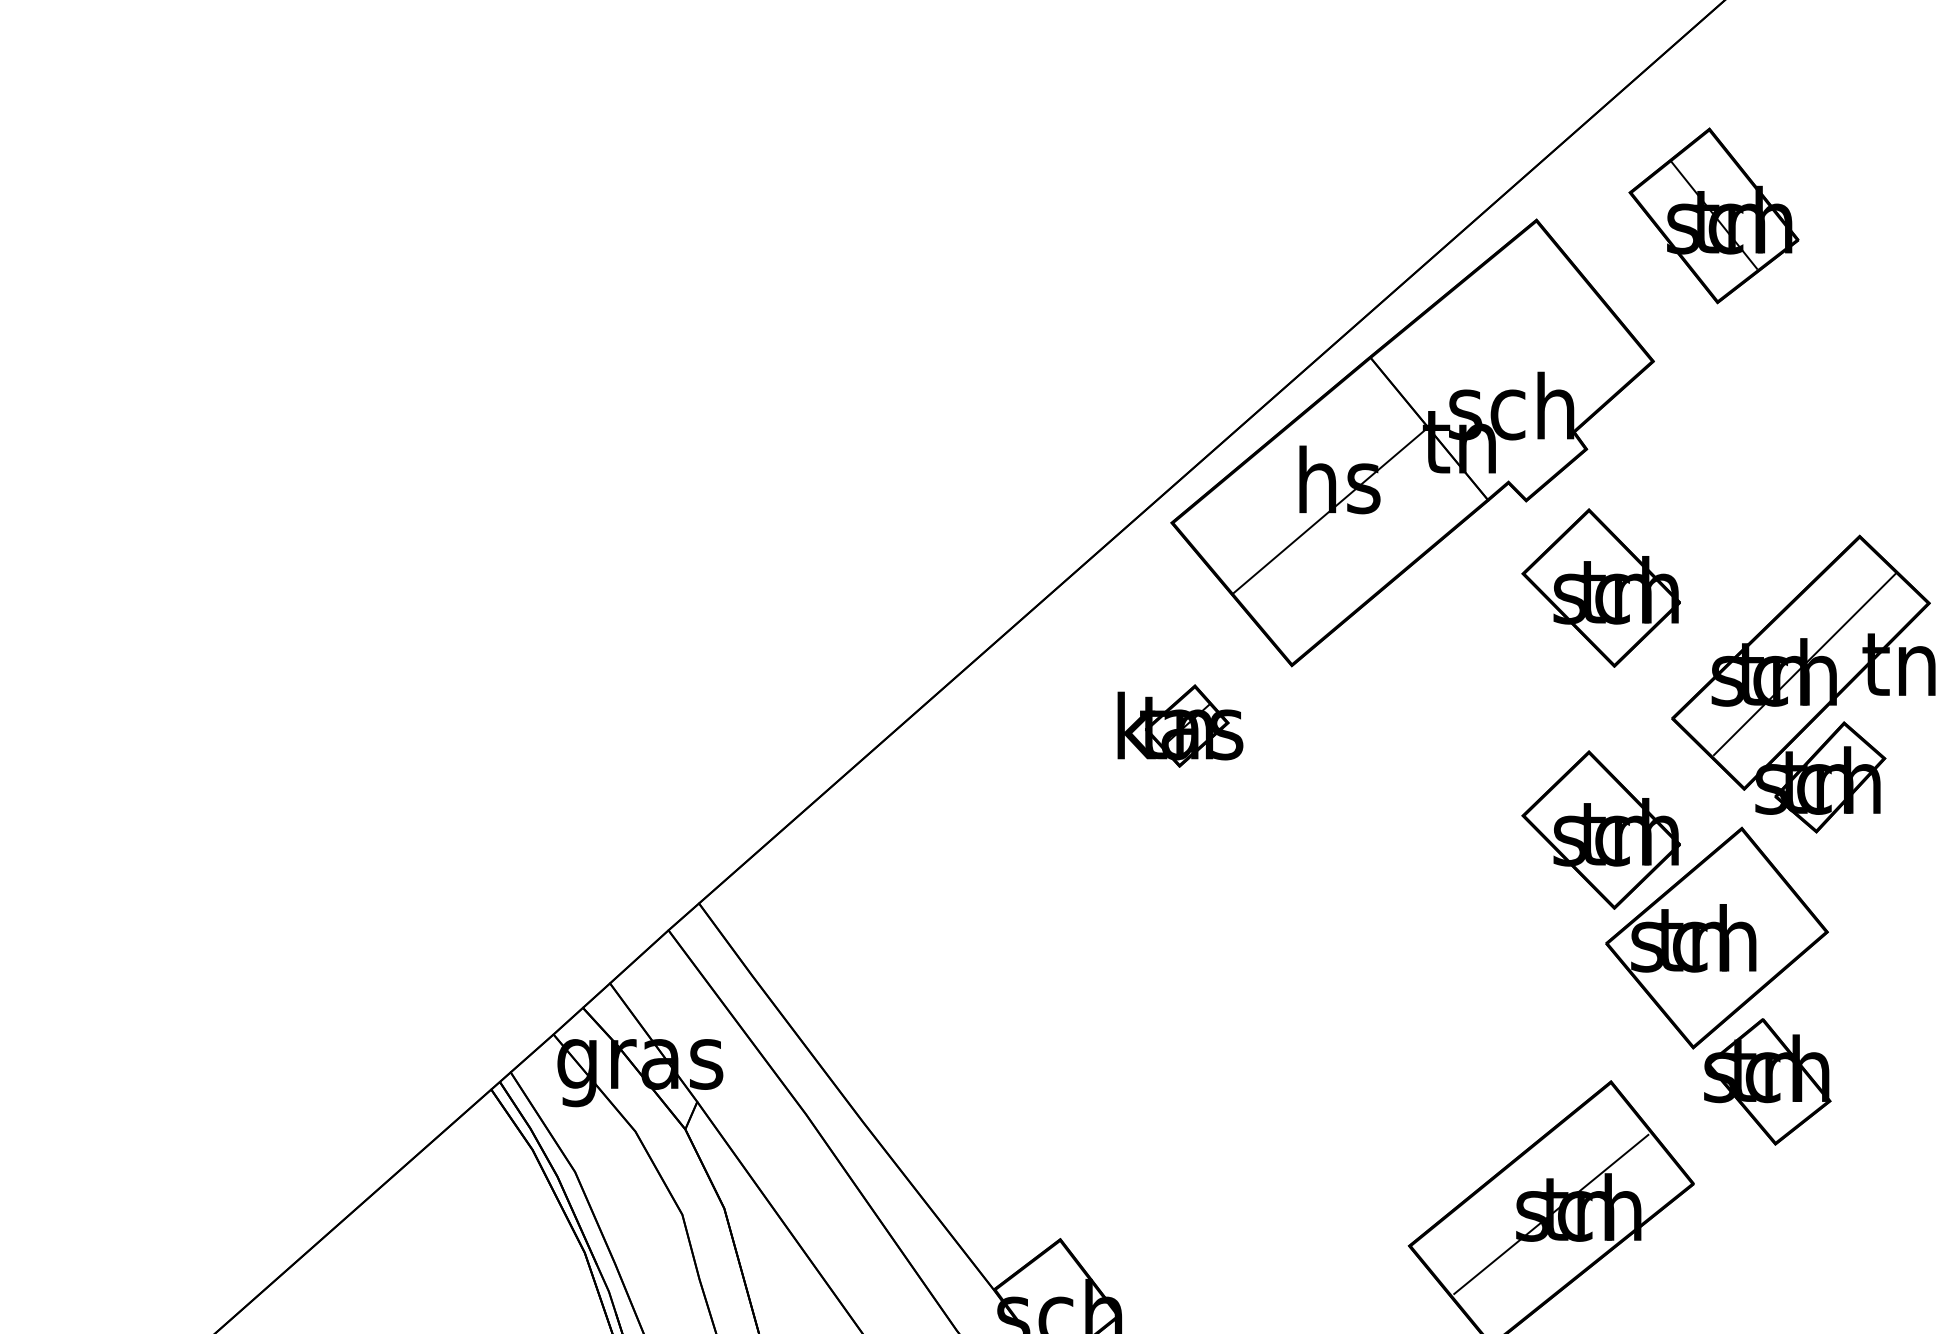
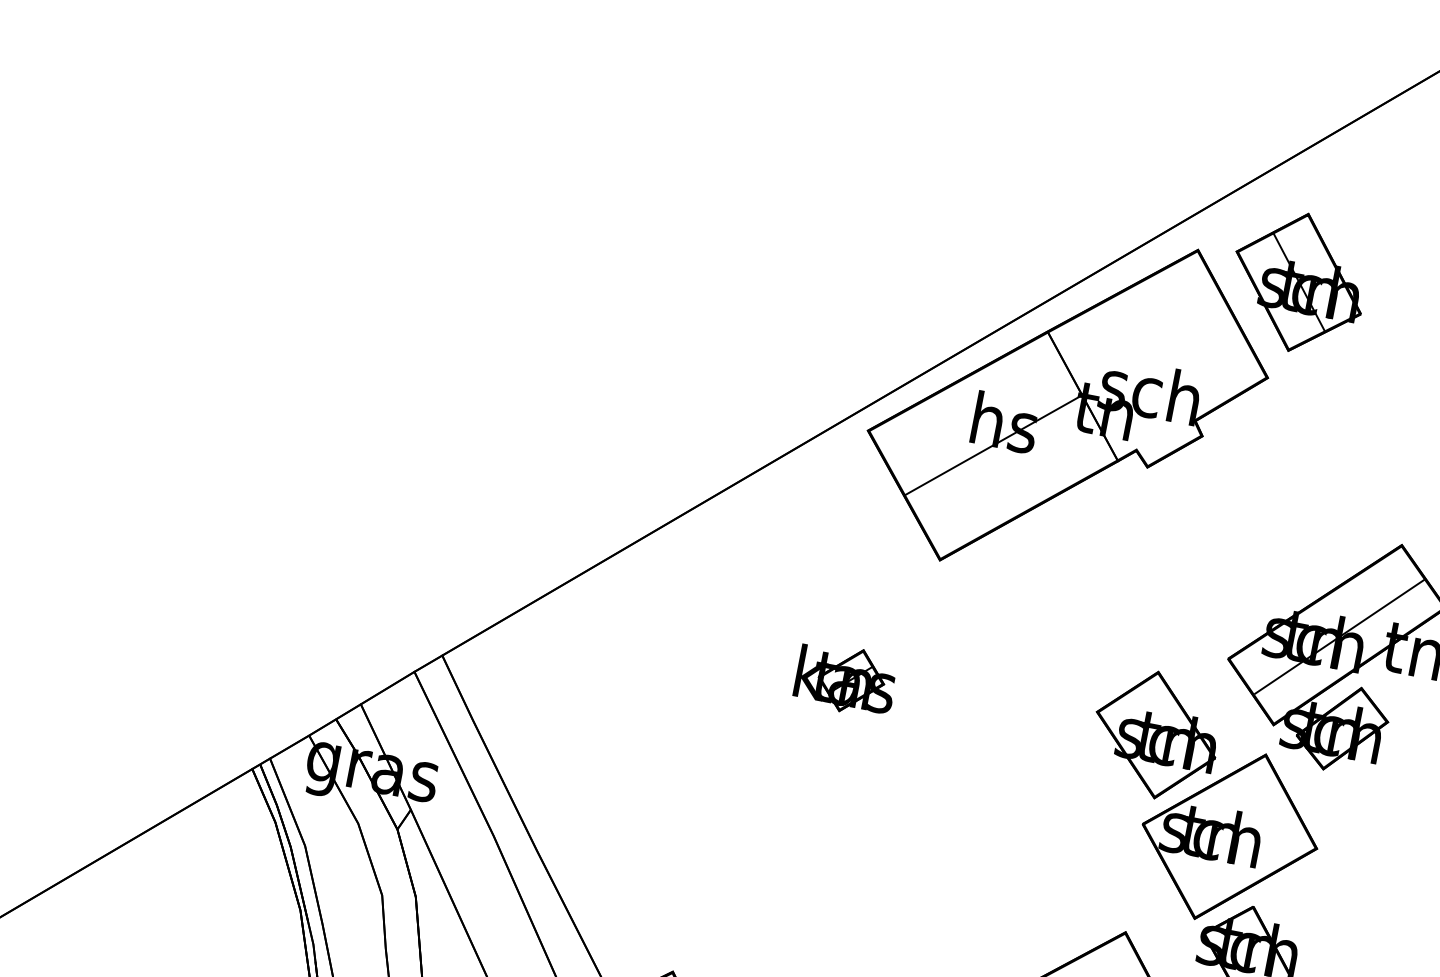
part: (1713, 215) -> (1298, 282), moved
part: (1600, 587) -> (1192, 545), removed
part: (1180, 725) -> (846, 679), moved

